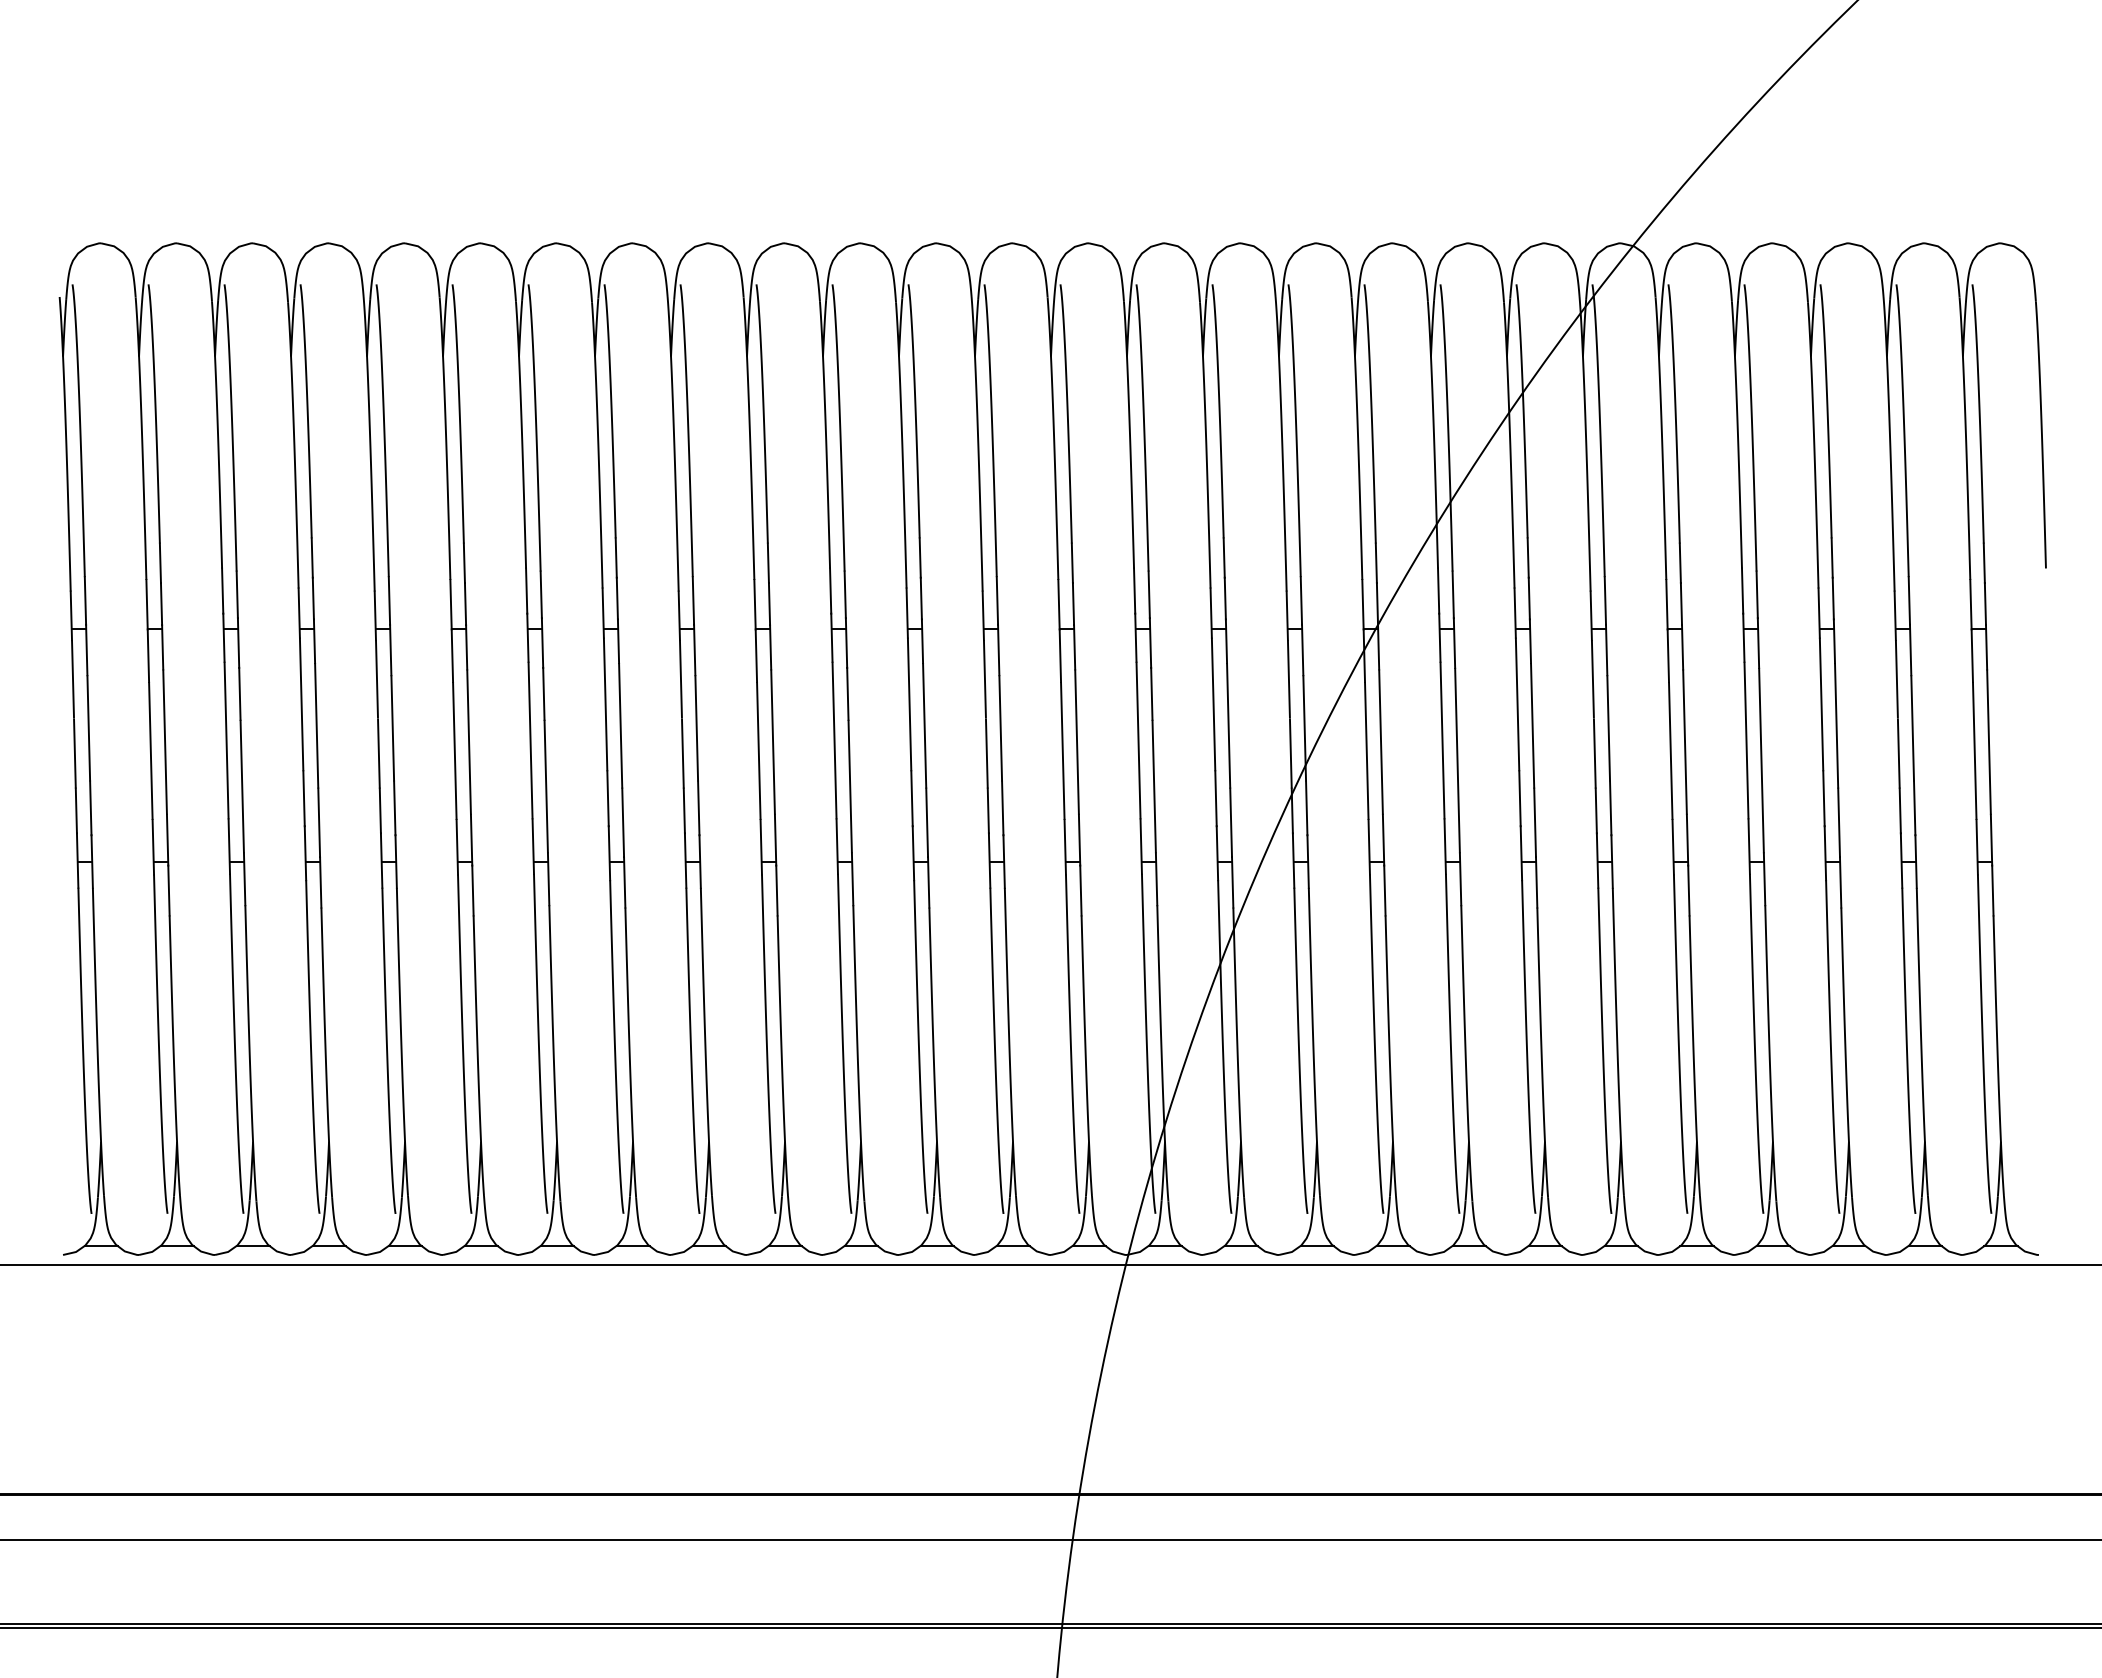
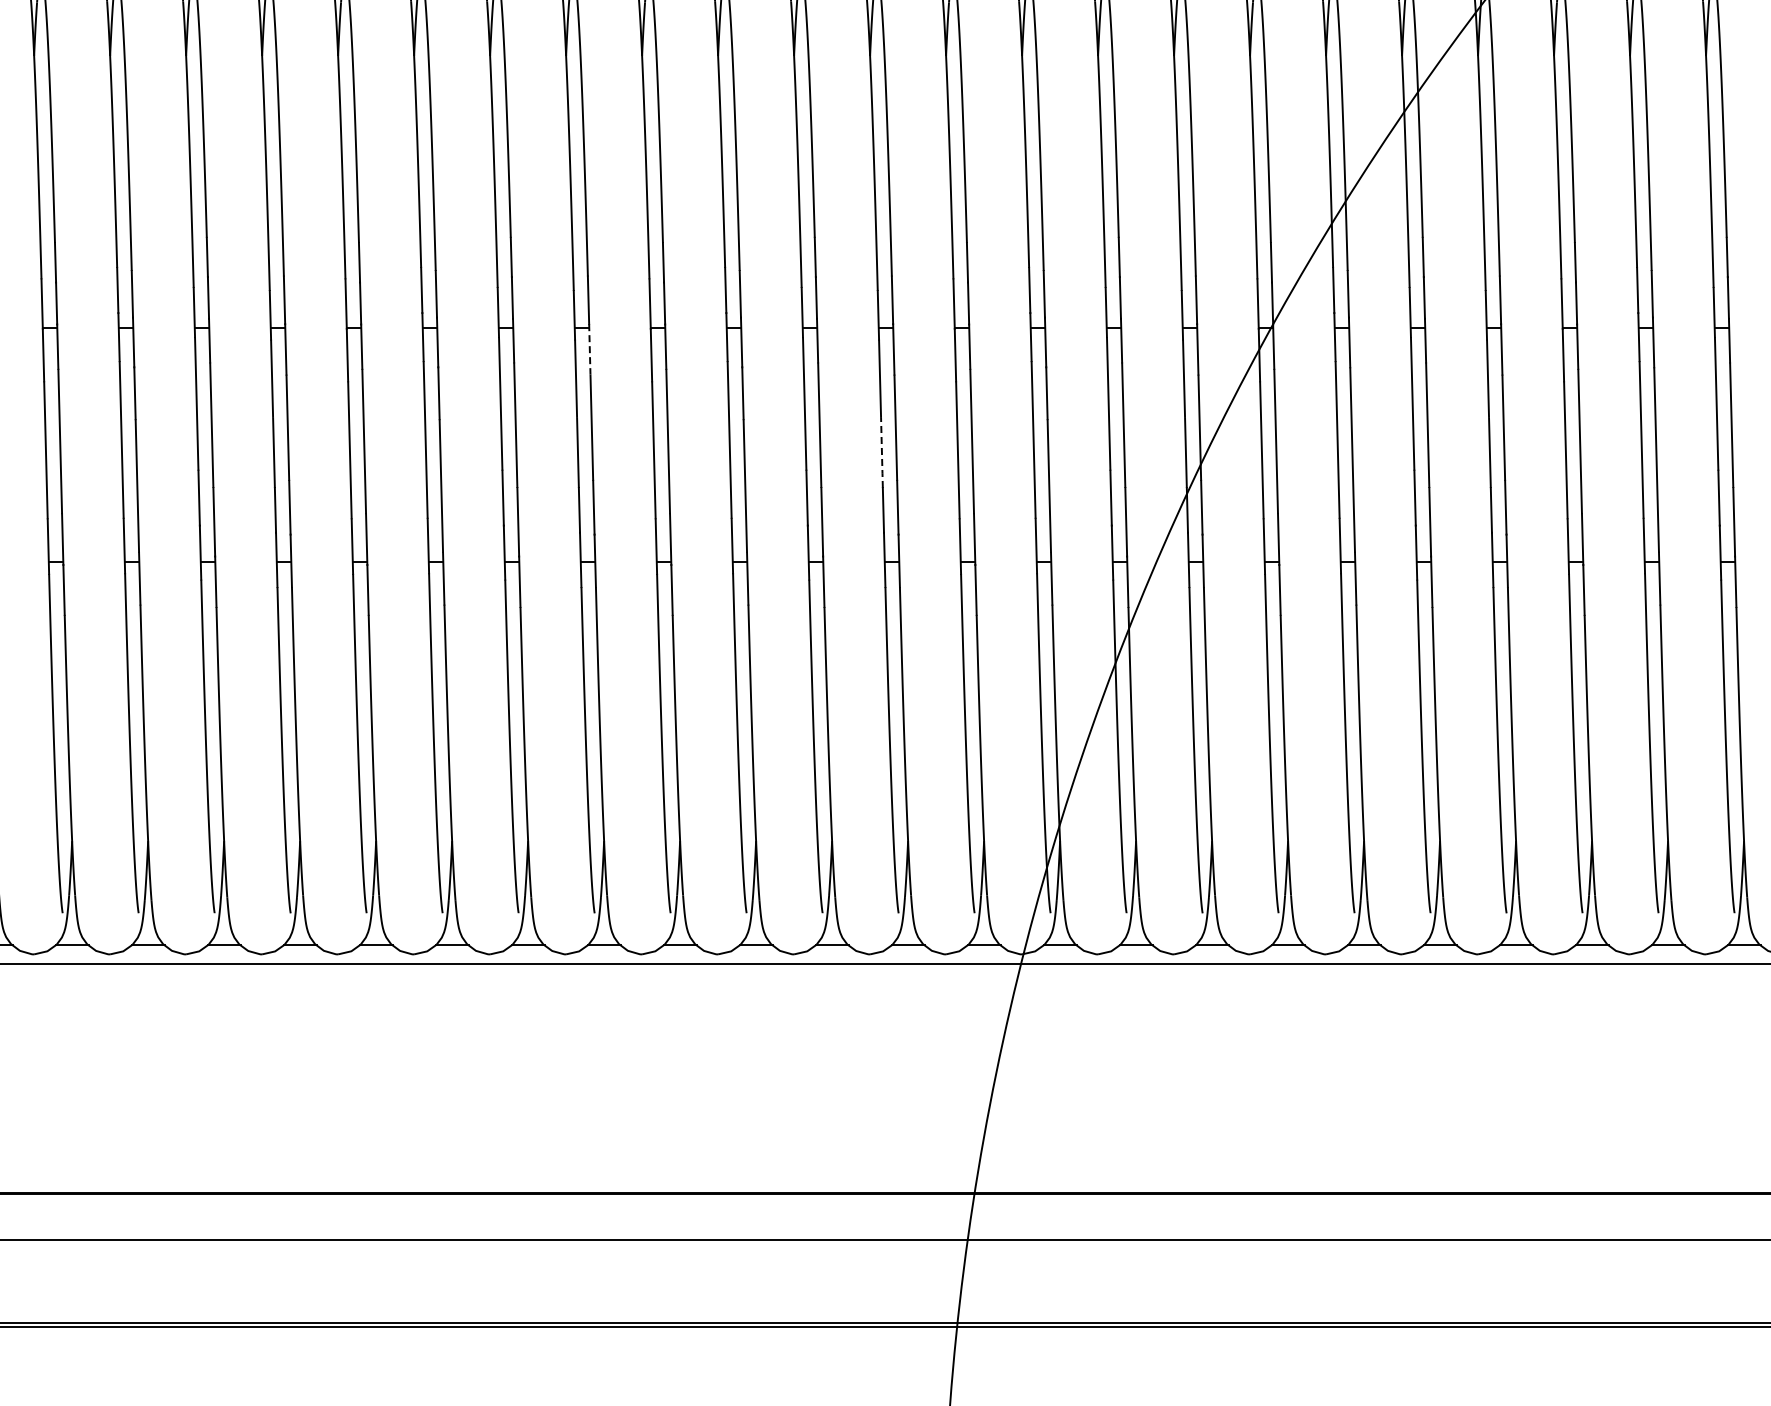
line: (694, 650) -> (589, 349), solid -> dashed
line: (986, 754) -> (881, 453), solid -> dashed

